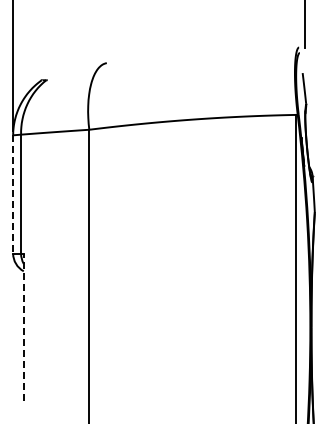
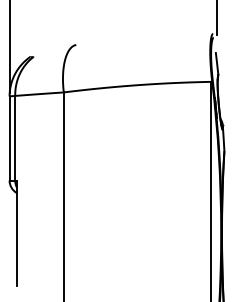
line: (13, 194) -> (9, 138), dashed -> solid
line: (23, 327) -> (16, 233), dashed -> solid

